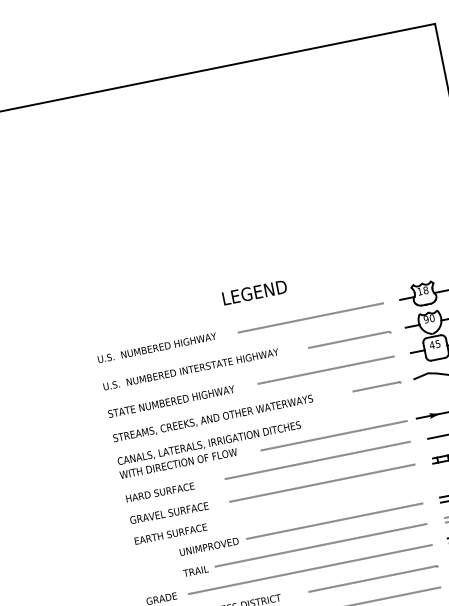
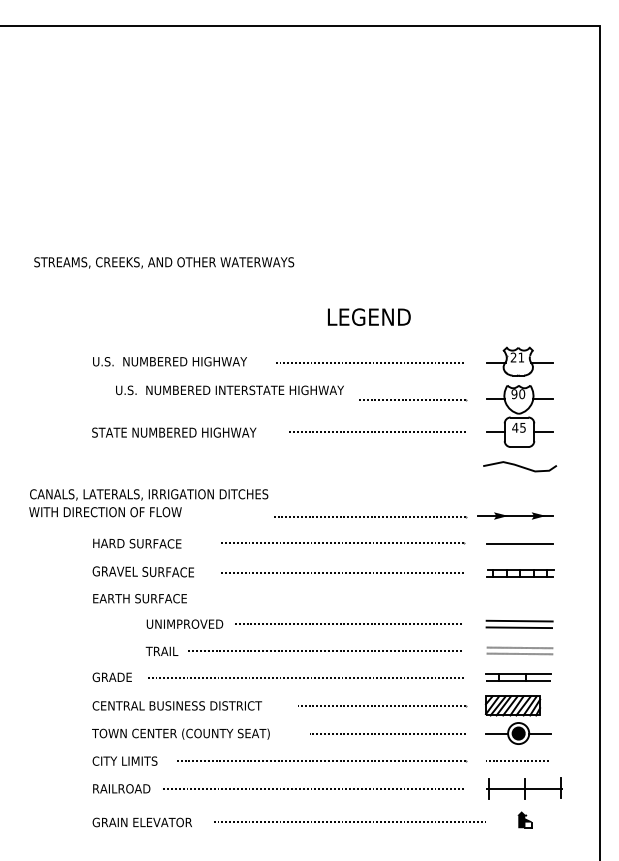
text: (422, 290) -> (517, 357), 18 -> 21
text: (254, 292) -> (369, 316), moved
text: (190, 369) -> (229, 390), moved
line: (376, 386) -> (434, 465), removed
text: (213, 418) -> (164, 262), moved
text: (210, 450) -> (148, 503), moved

